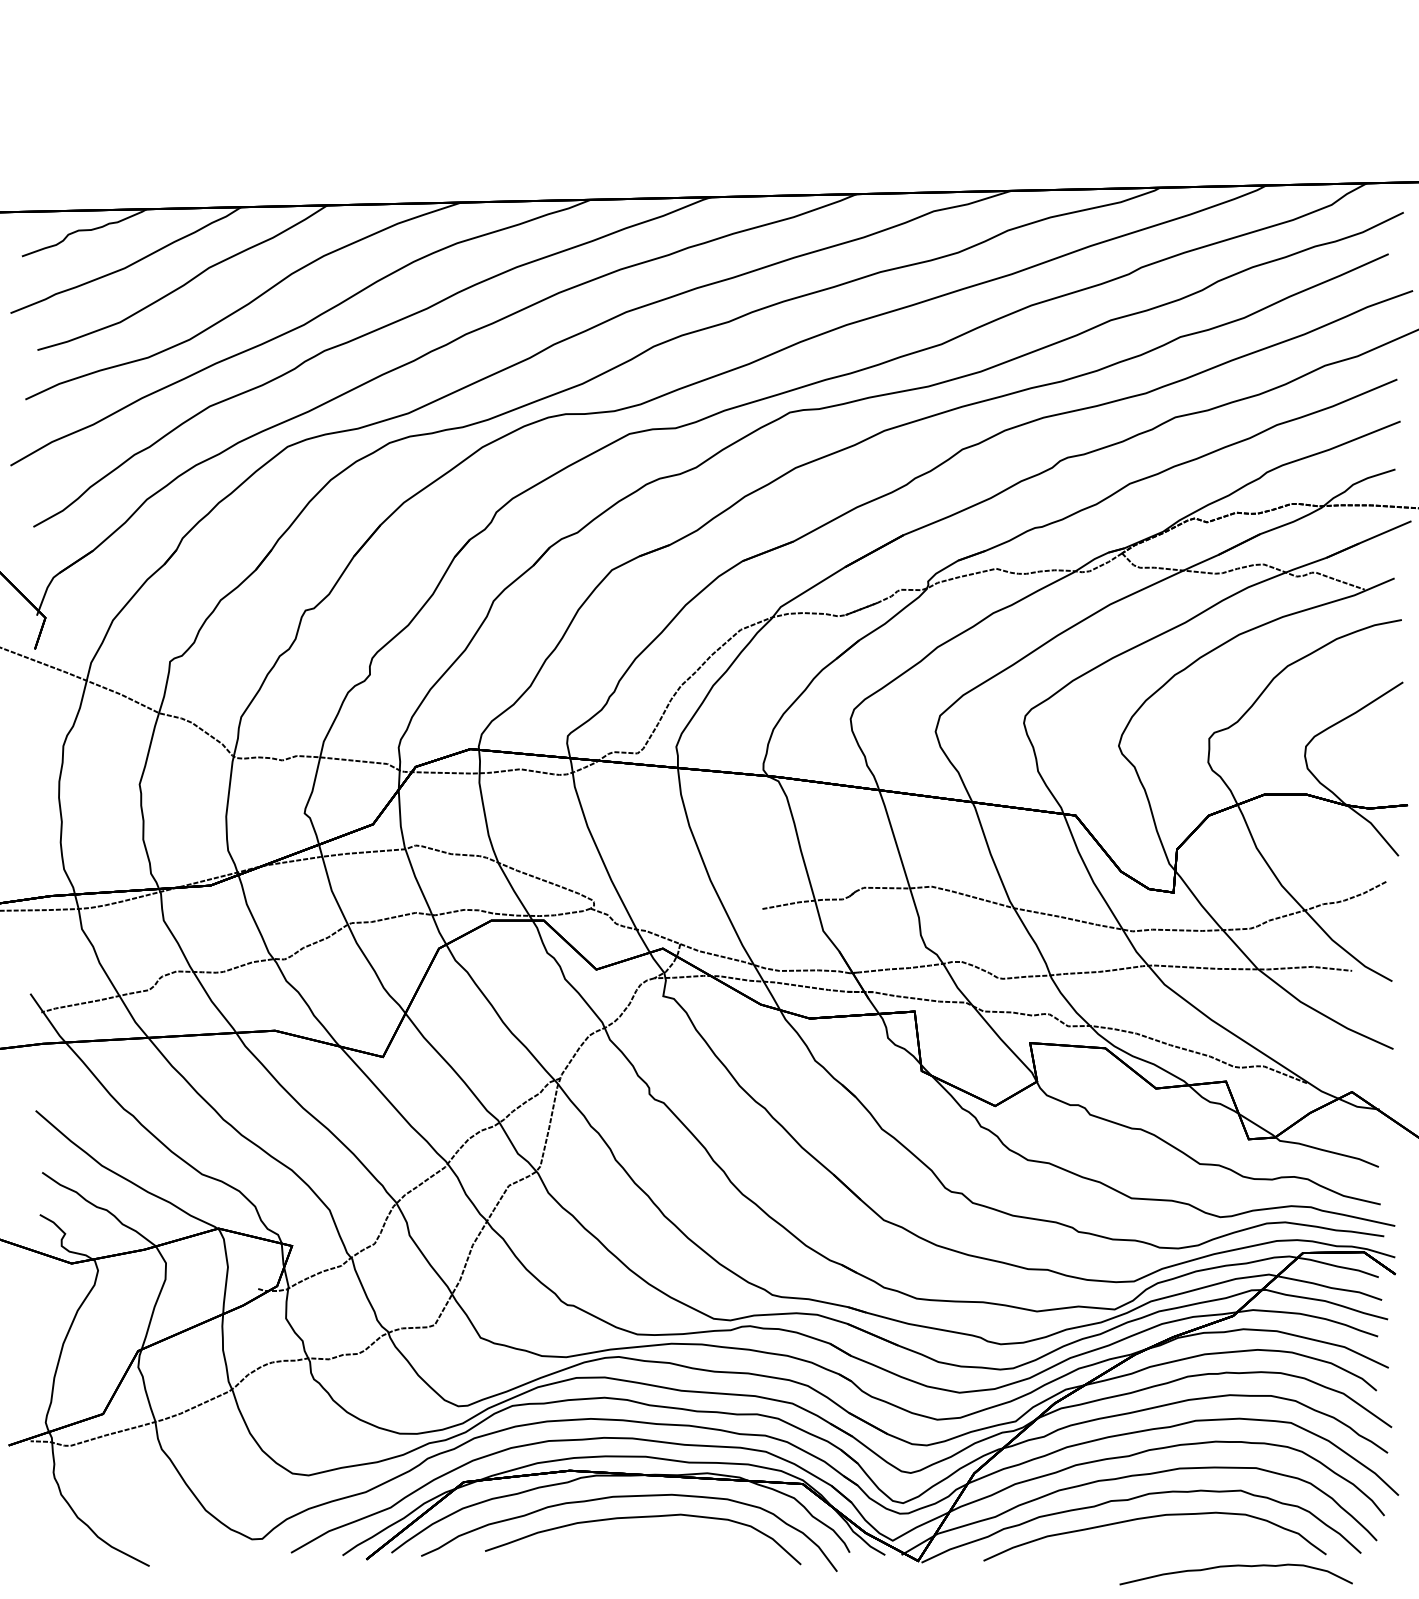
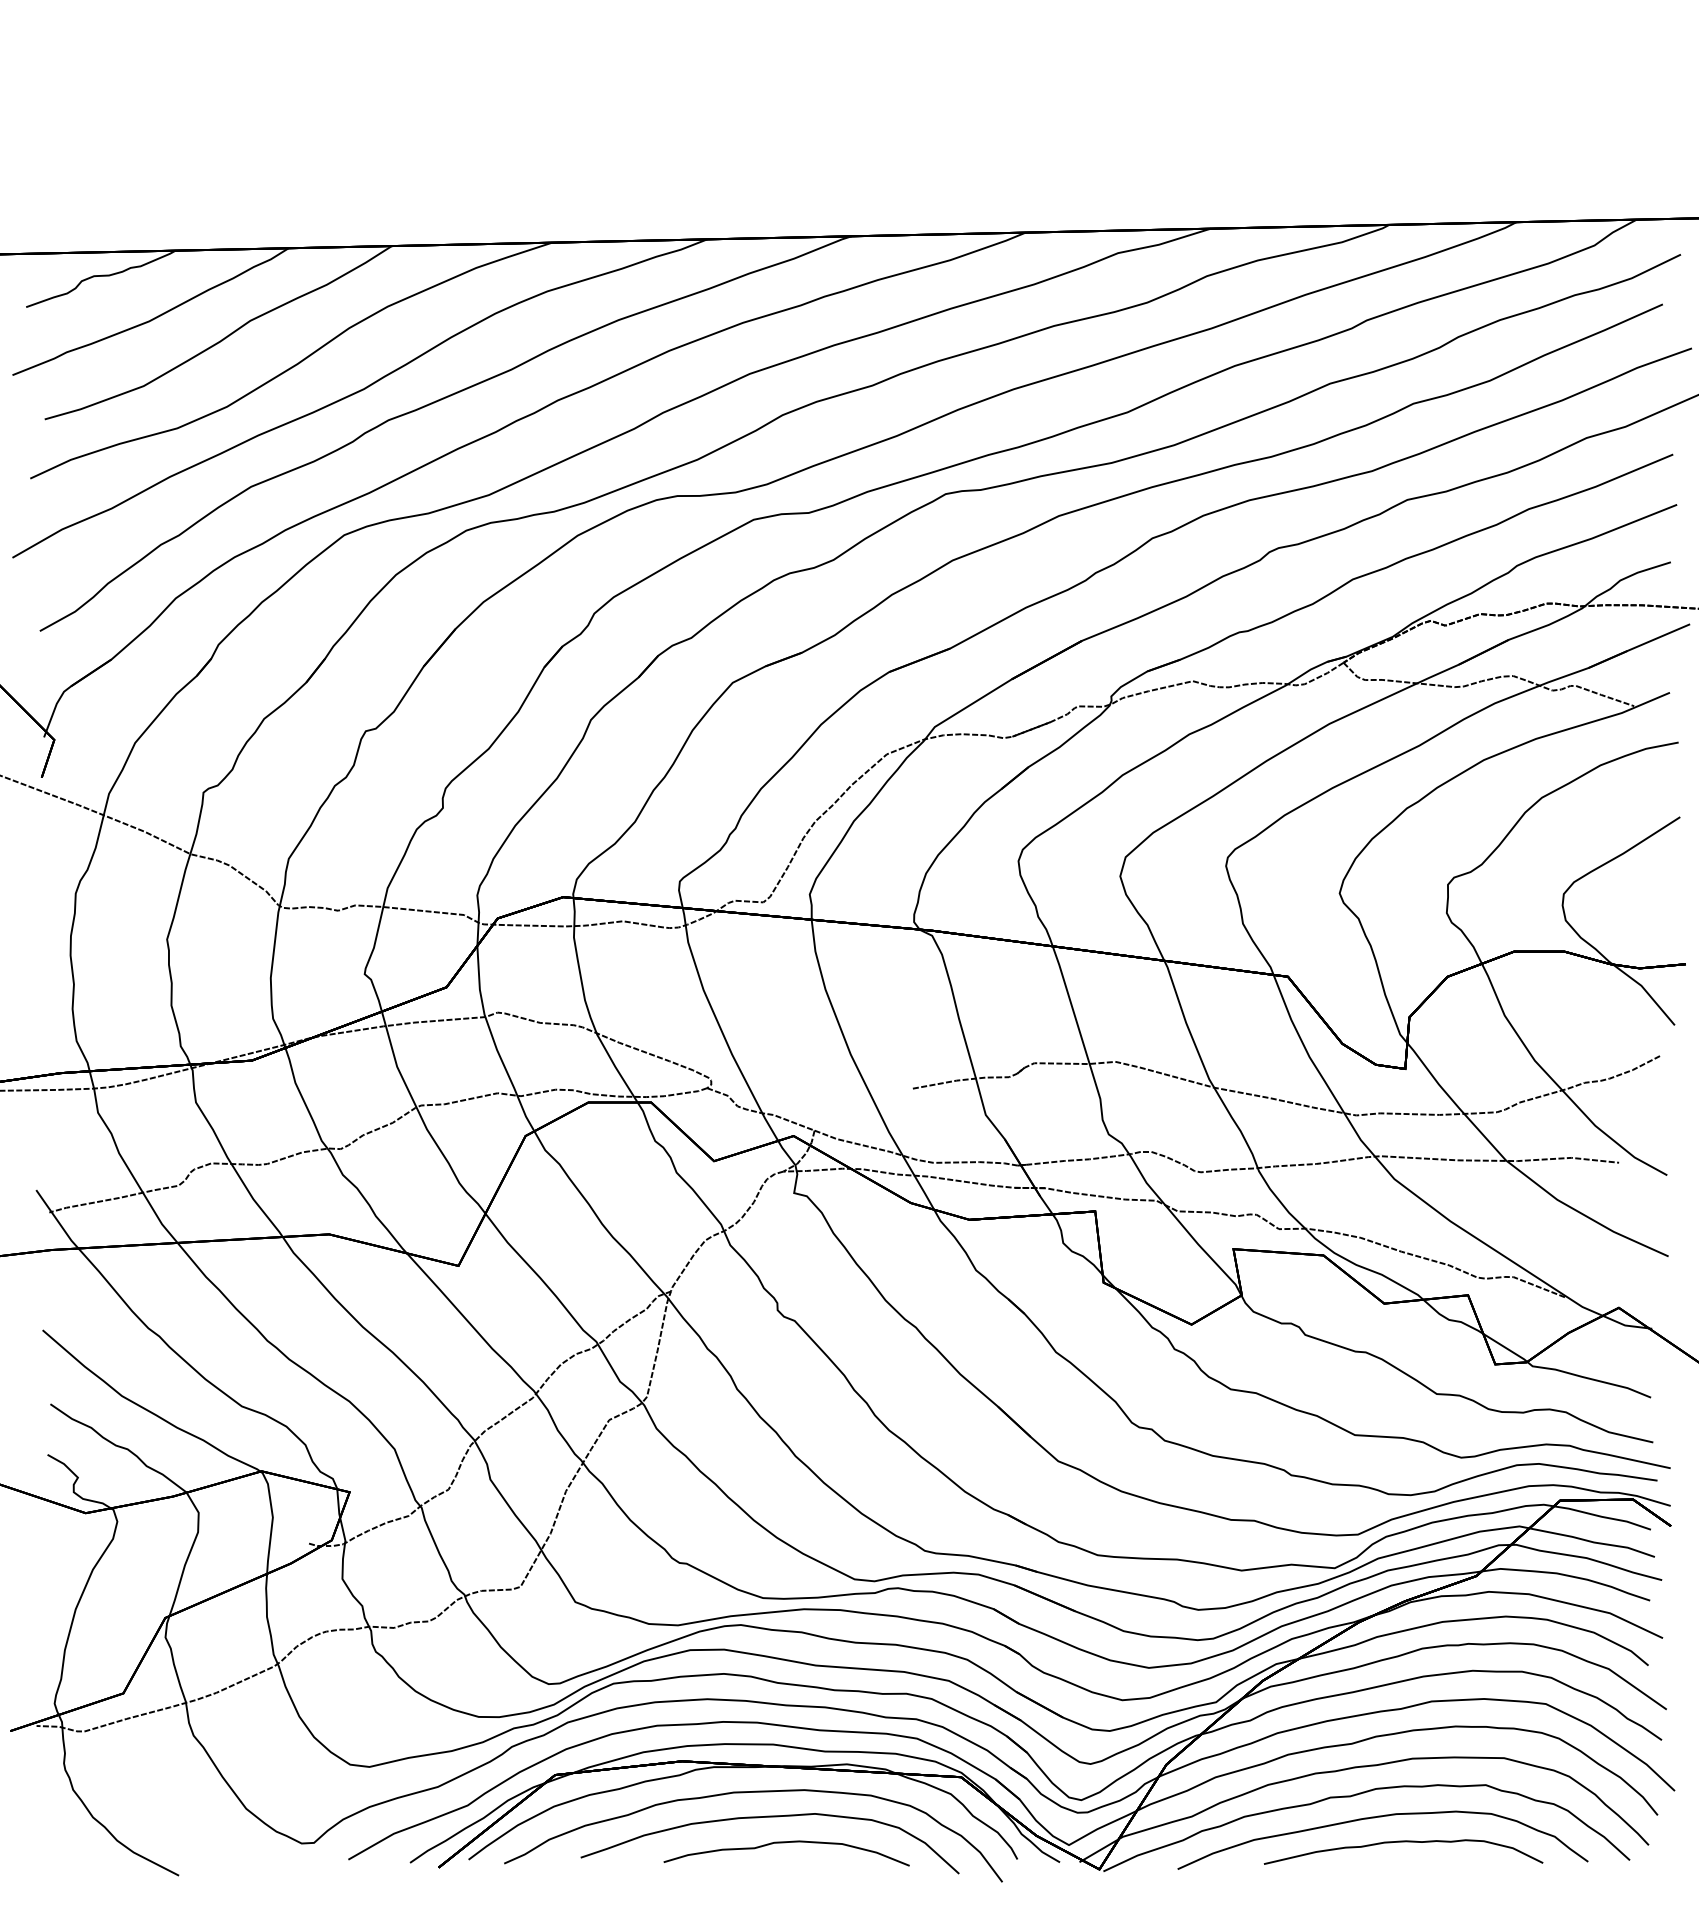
curve: (656, 1539) -> (786, 1843), added
curve: (1235, 1566) -> (1402, 1842), moved

